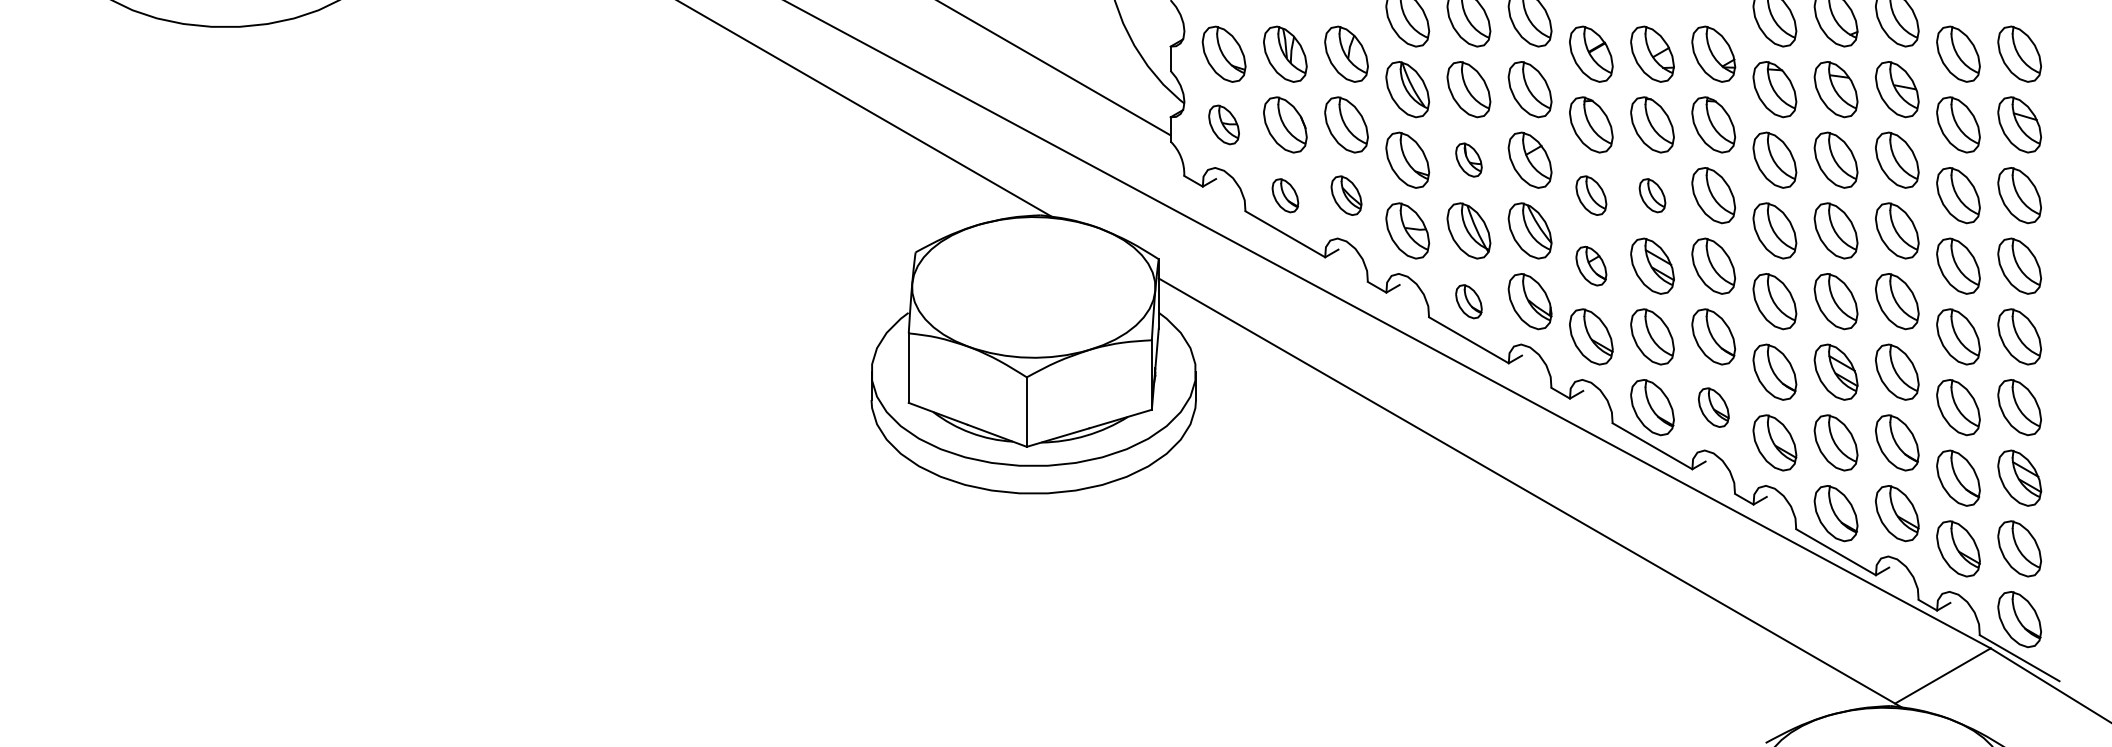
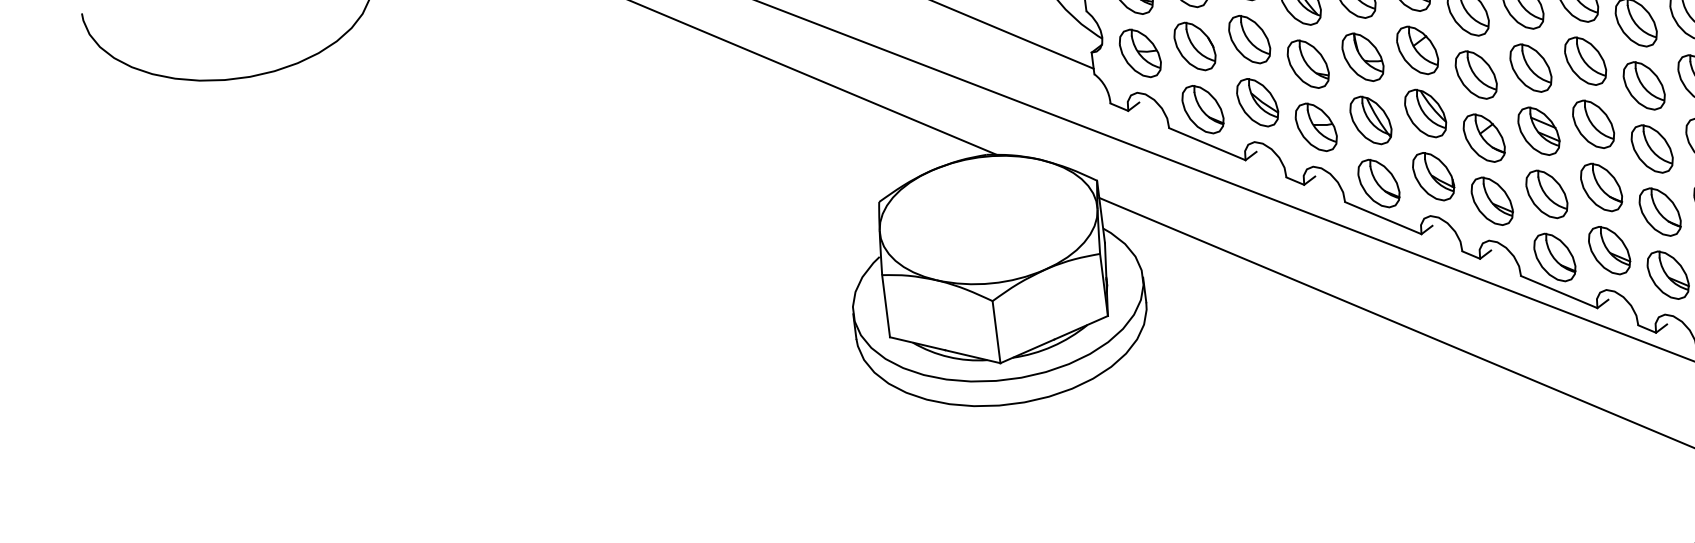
part: (1223, 124) -> (1139, 53), size x1.43
part: (1468, 159) -> (1362, 56), size x1.67
part: (1285, 195) -> (1203, 109), size x1.67
part: (1346, 195) -> (1257, 102), size x1.43
part: (1591, 195) -> (1476, 74), size x1.43
part: (1652, 195) -> (1530, 68), size x1.67
part: (1591, 265) -> (1484, 137), size x1.43
part: (1468, 301) -> (1378, 183), size x1.67
part: (1713, 407) -> (1609, 250), size x1.43

